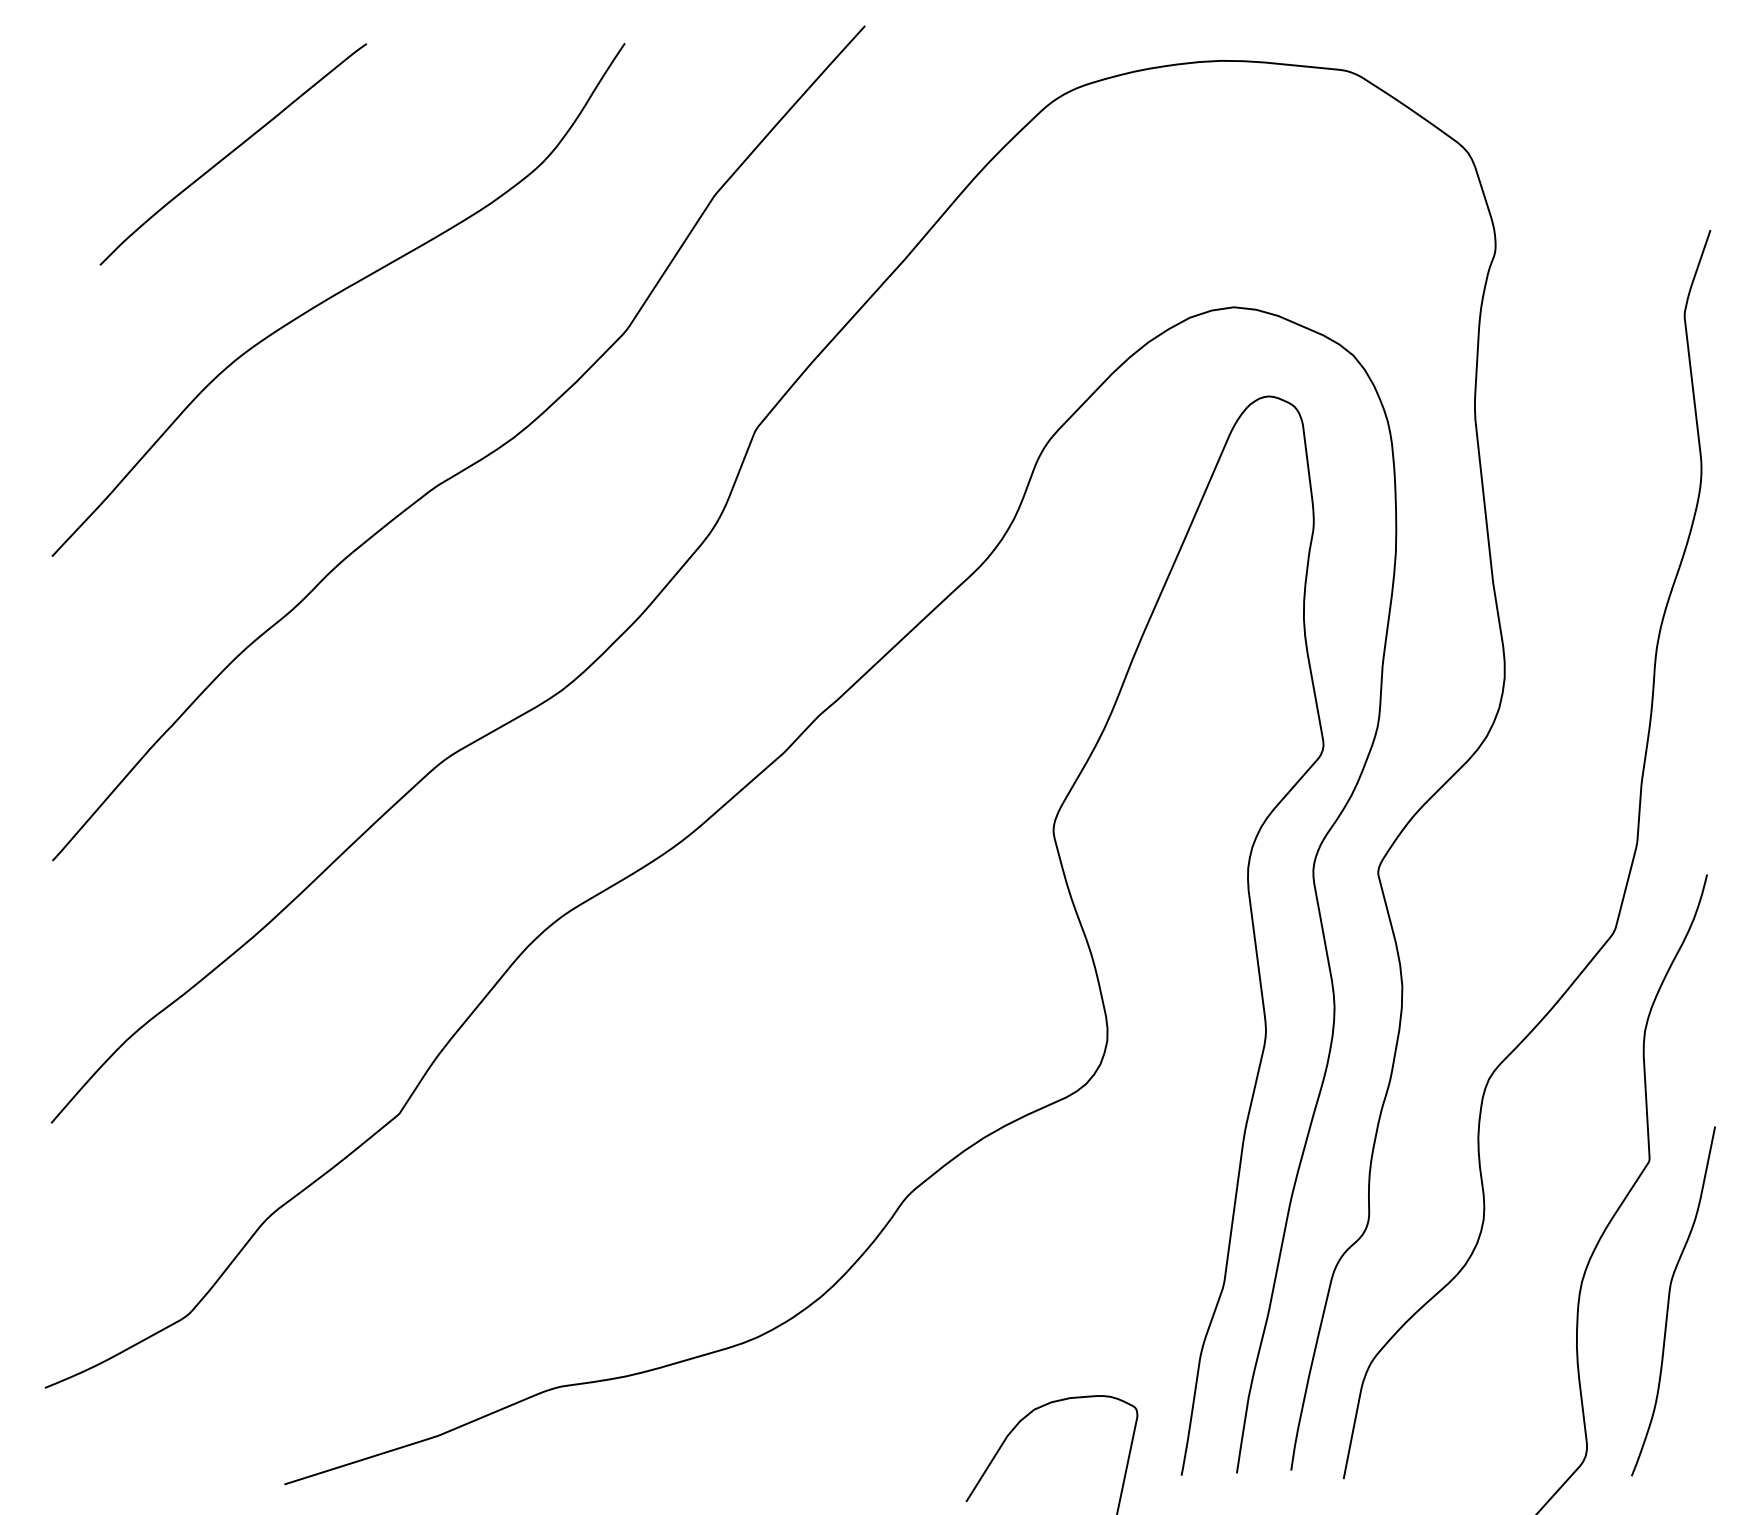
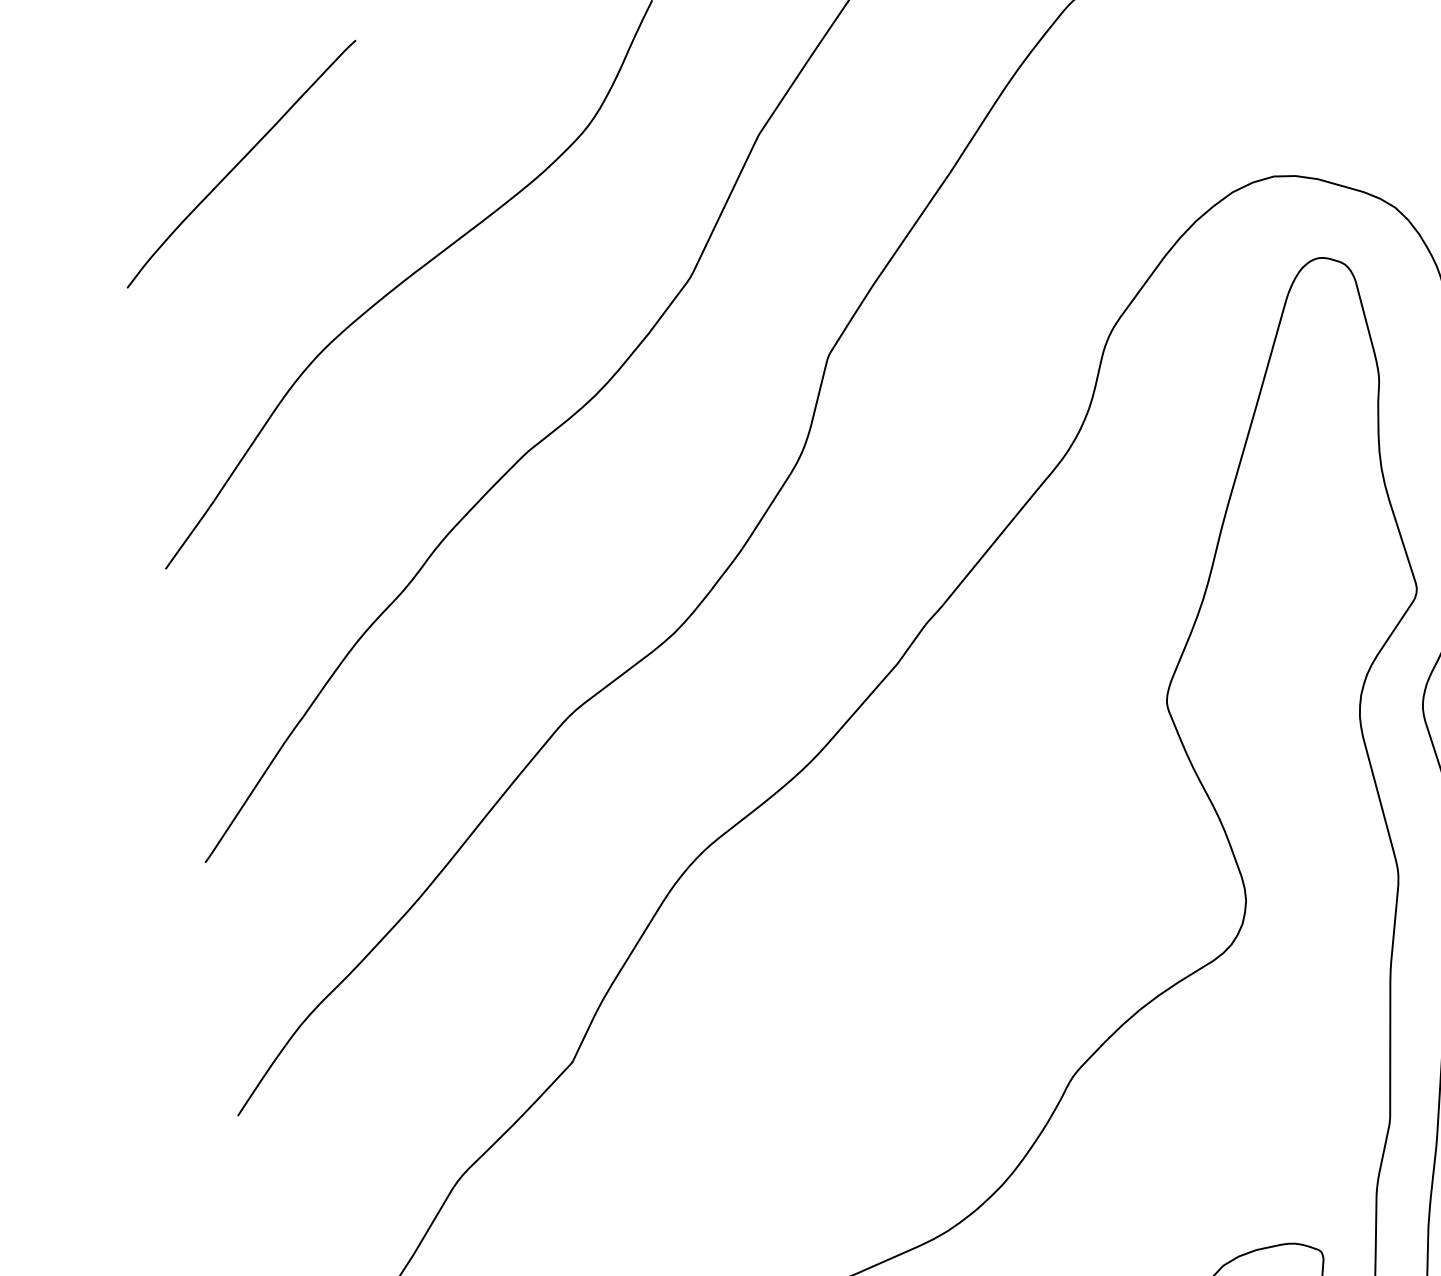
curve: (232, 152) -> (240, 162), moved

